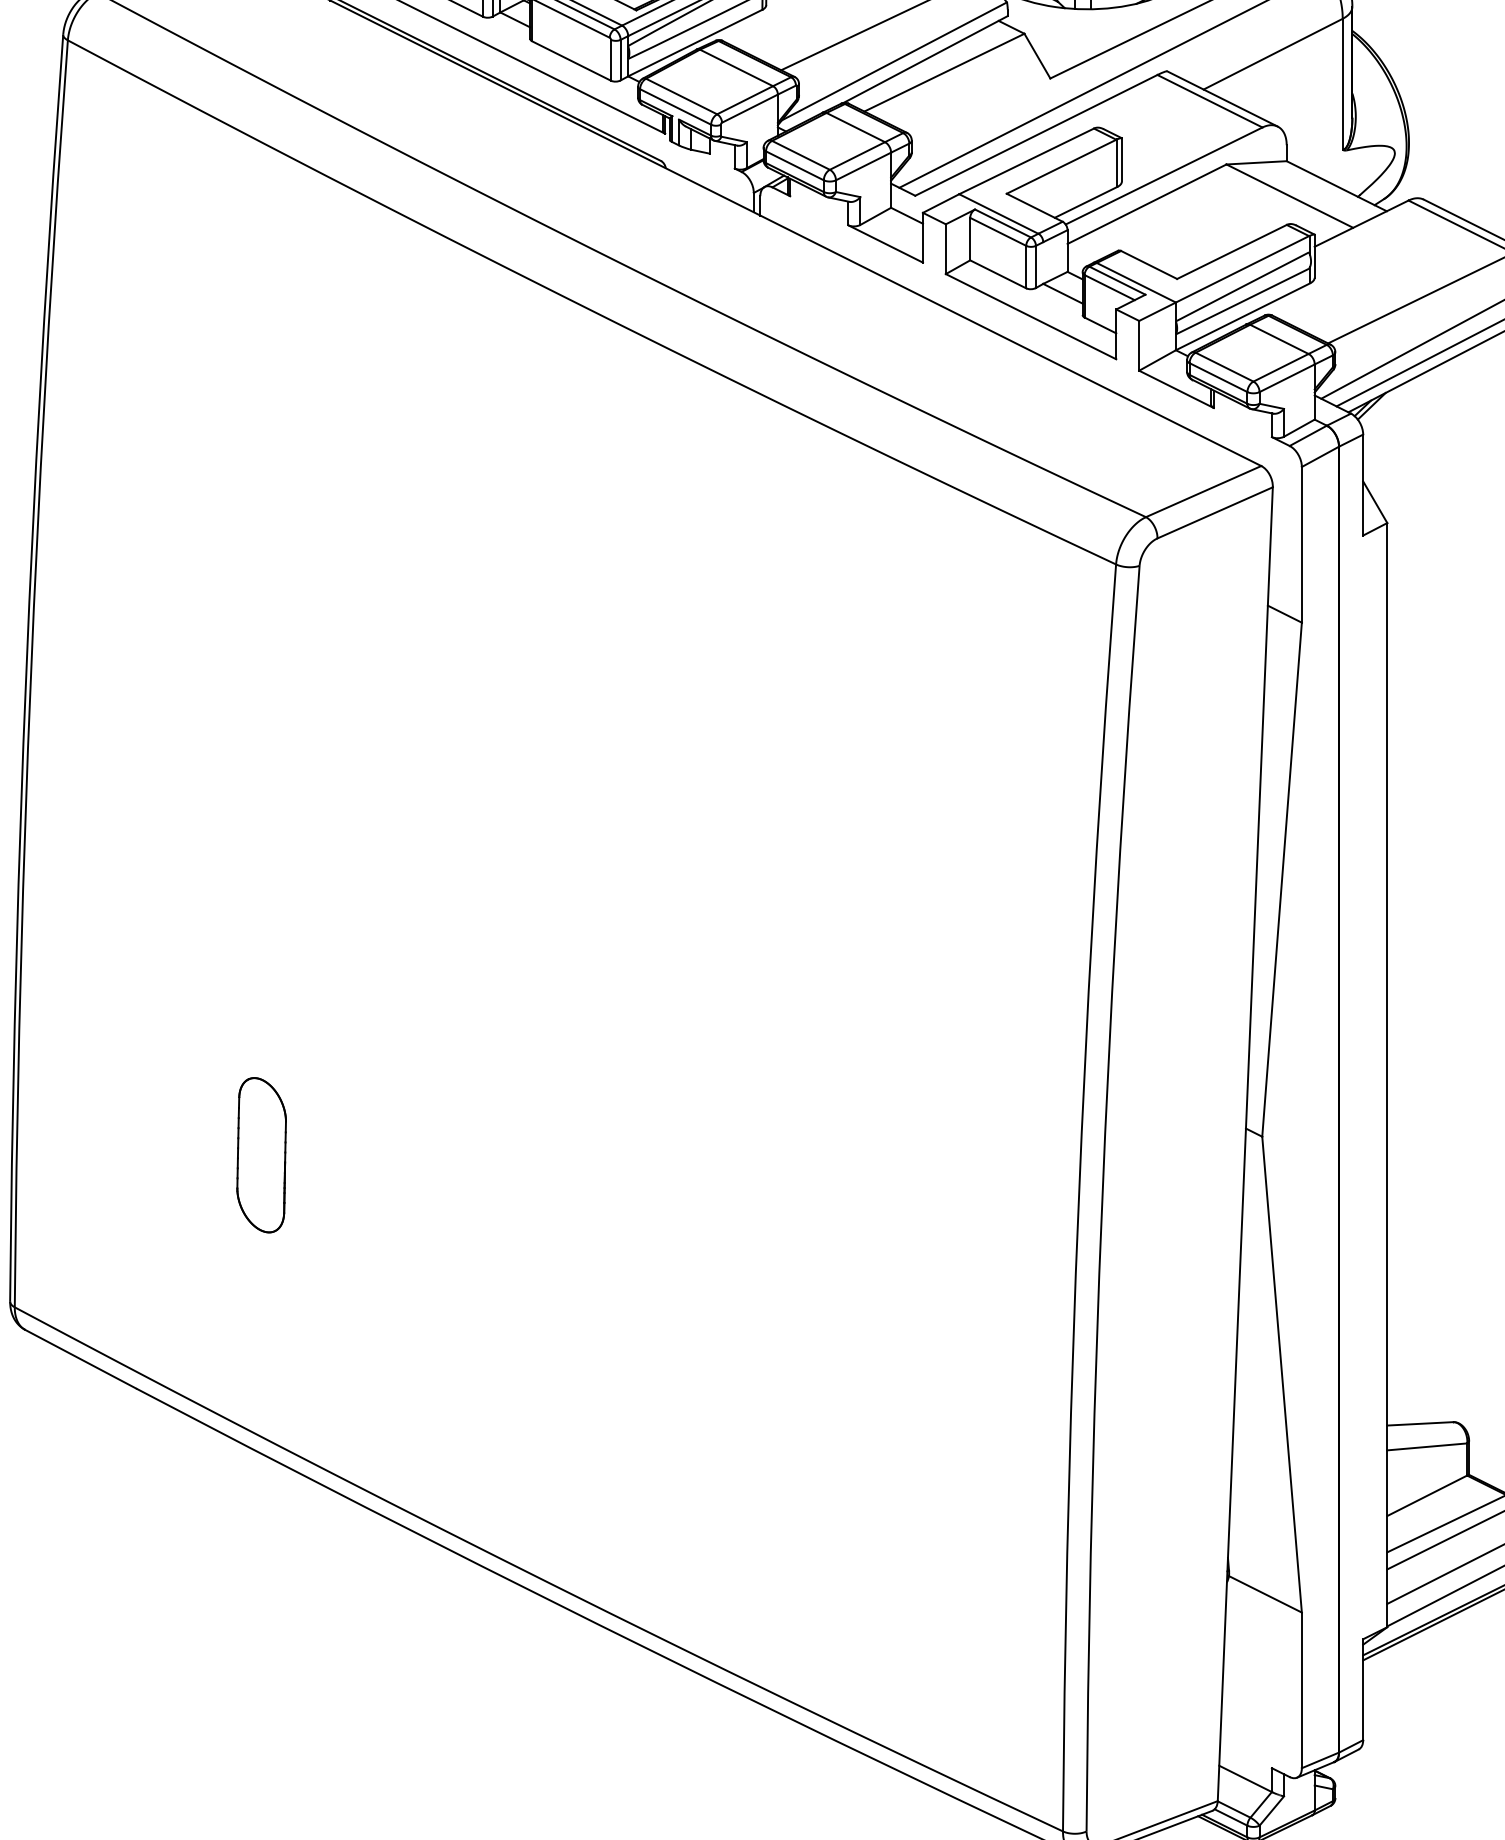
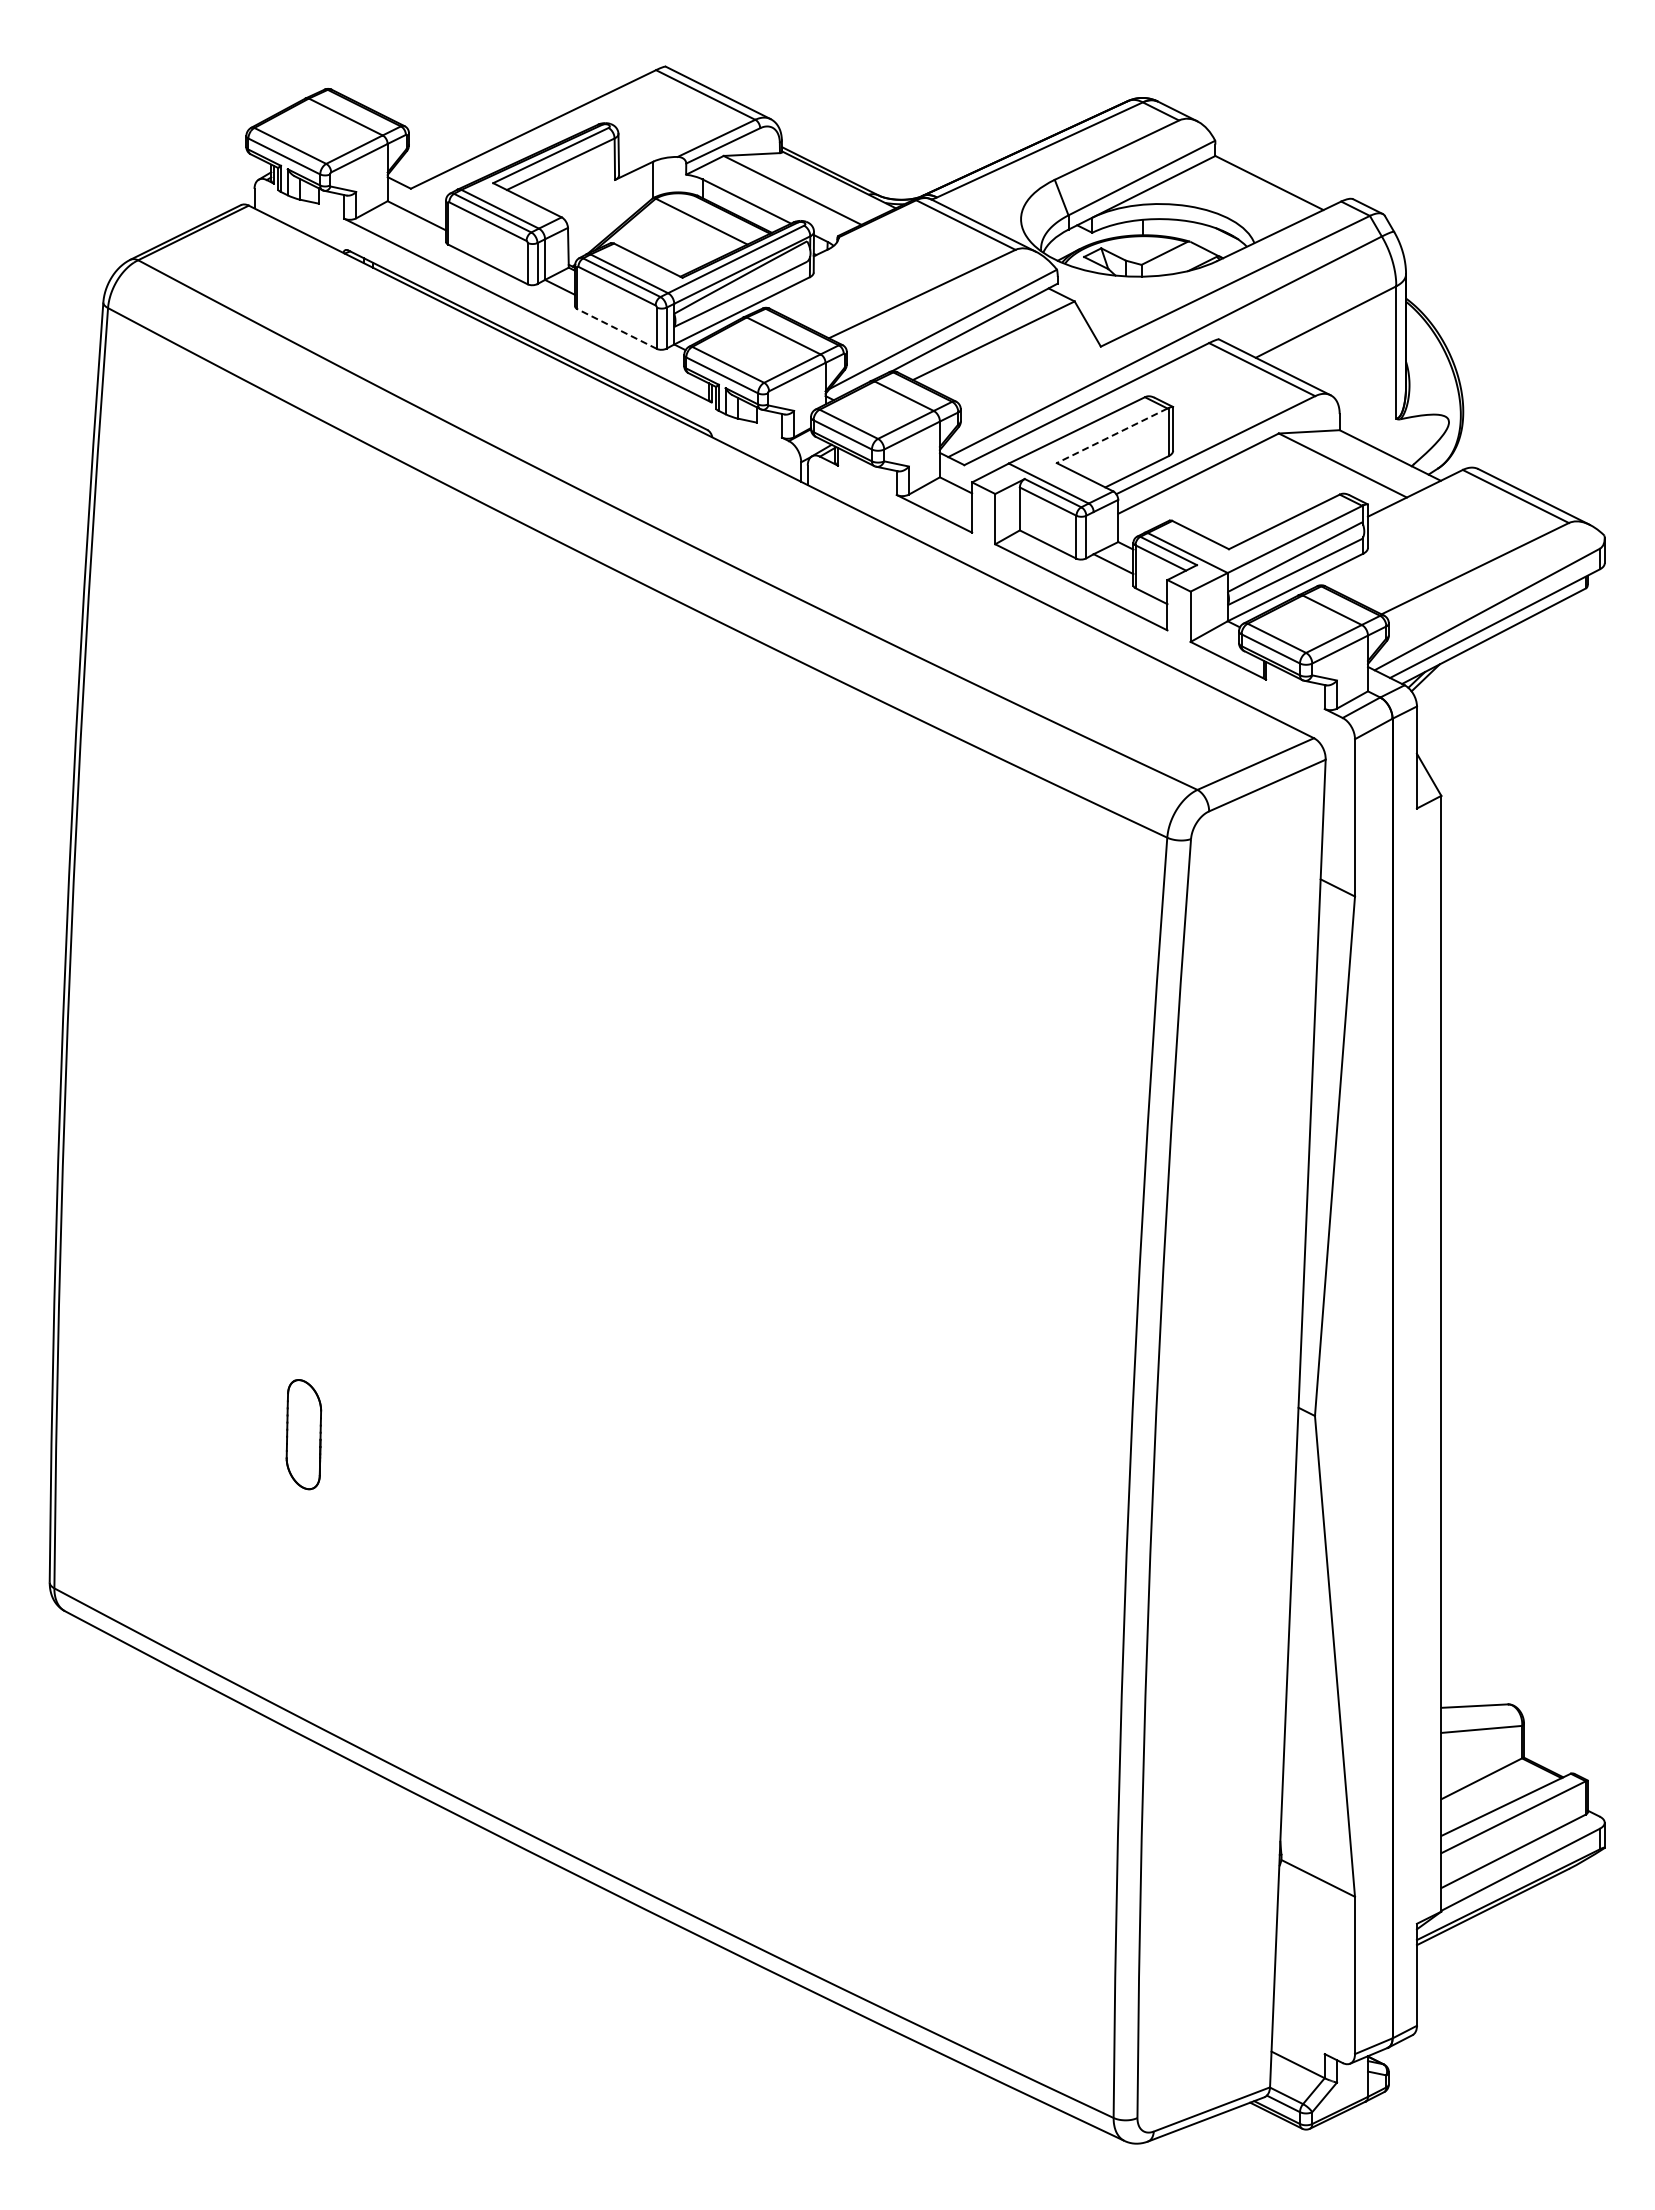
line: (572, 60) -> (617, 328), solid -> dashed
line: (1061, 166) -> (1112, 435), solid -> dashed
part: (261, 1155) -> (303, 1434), size x0.7

